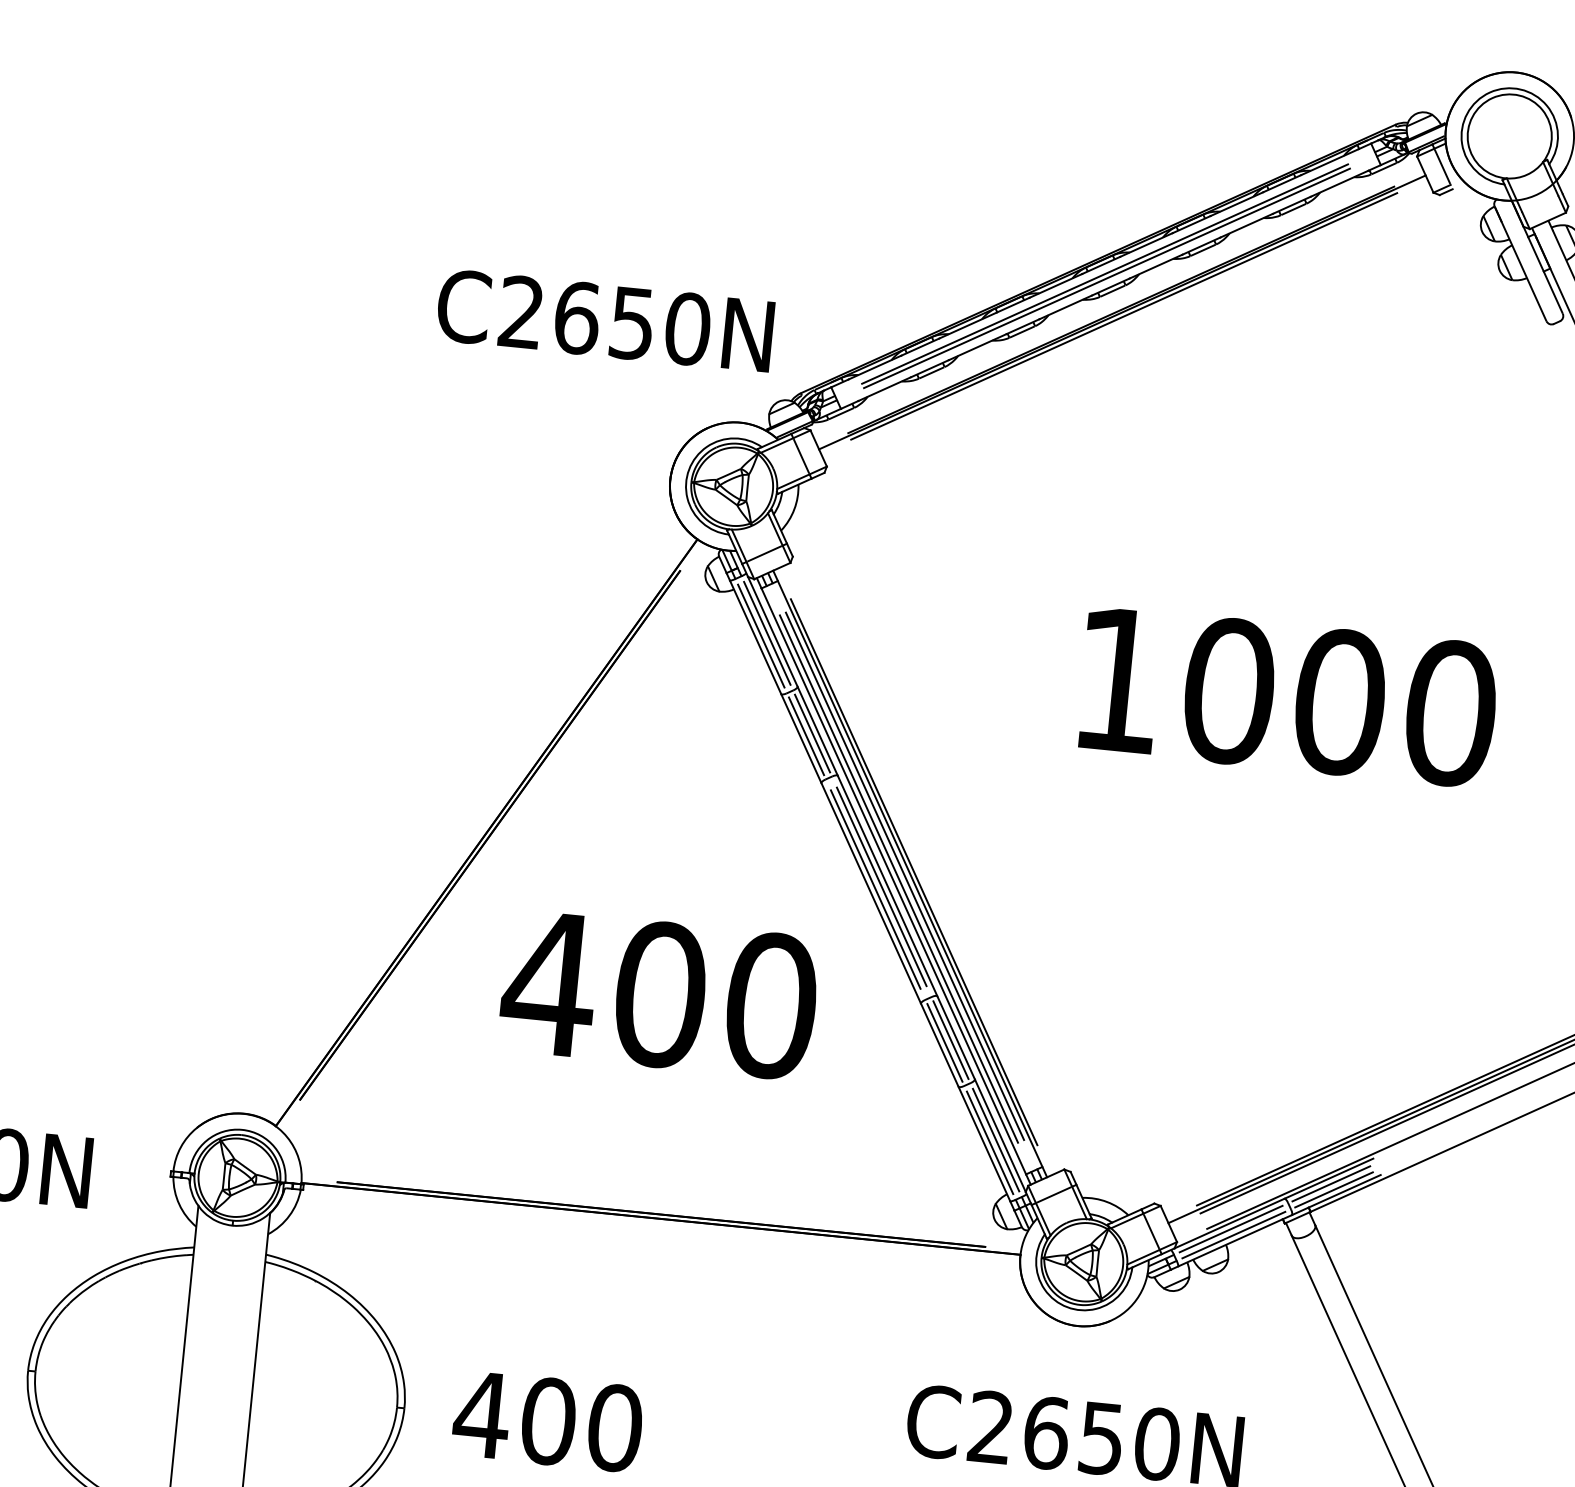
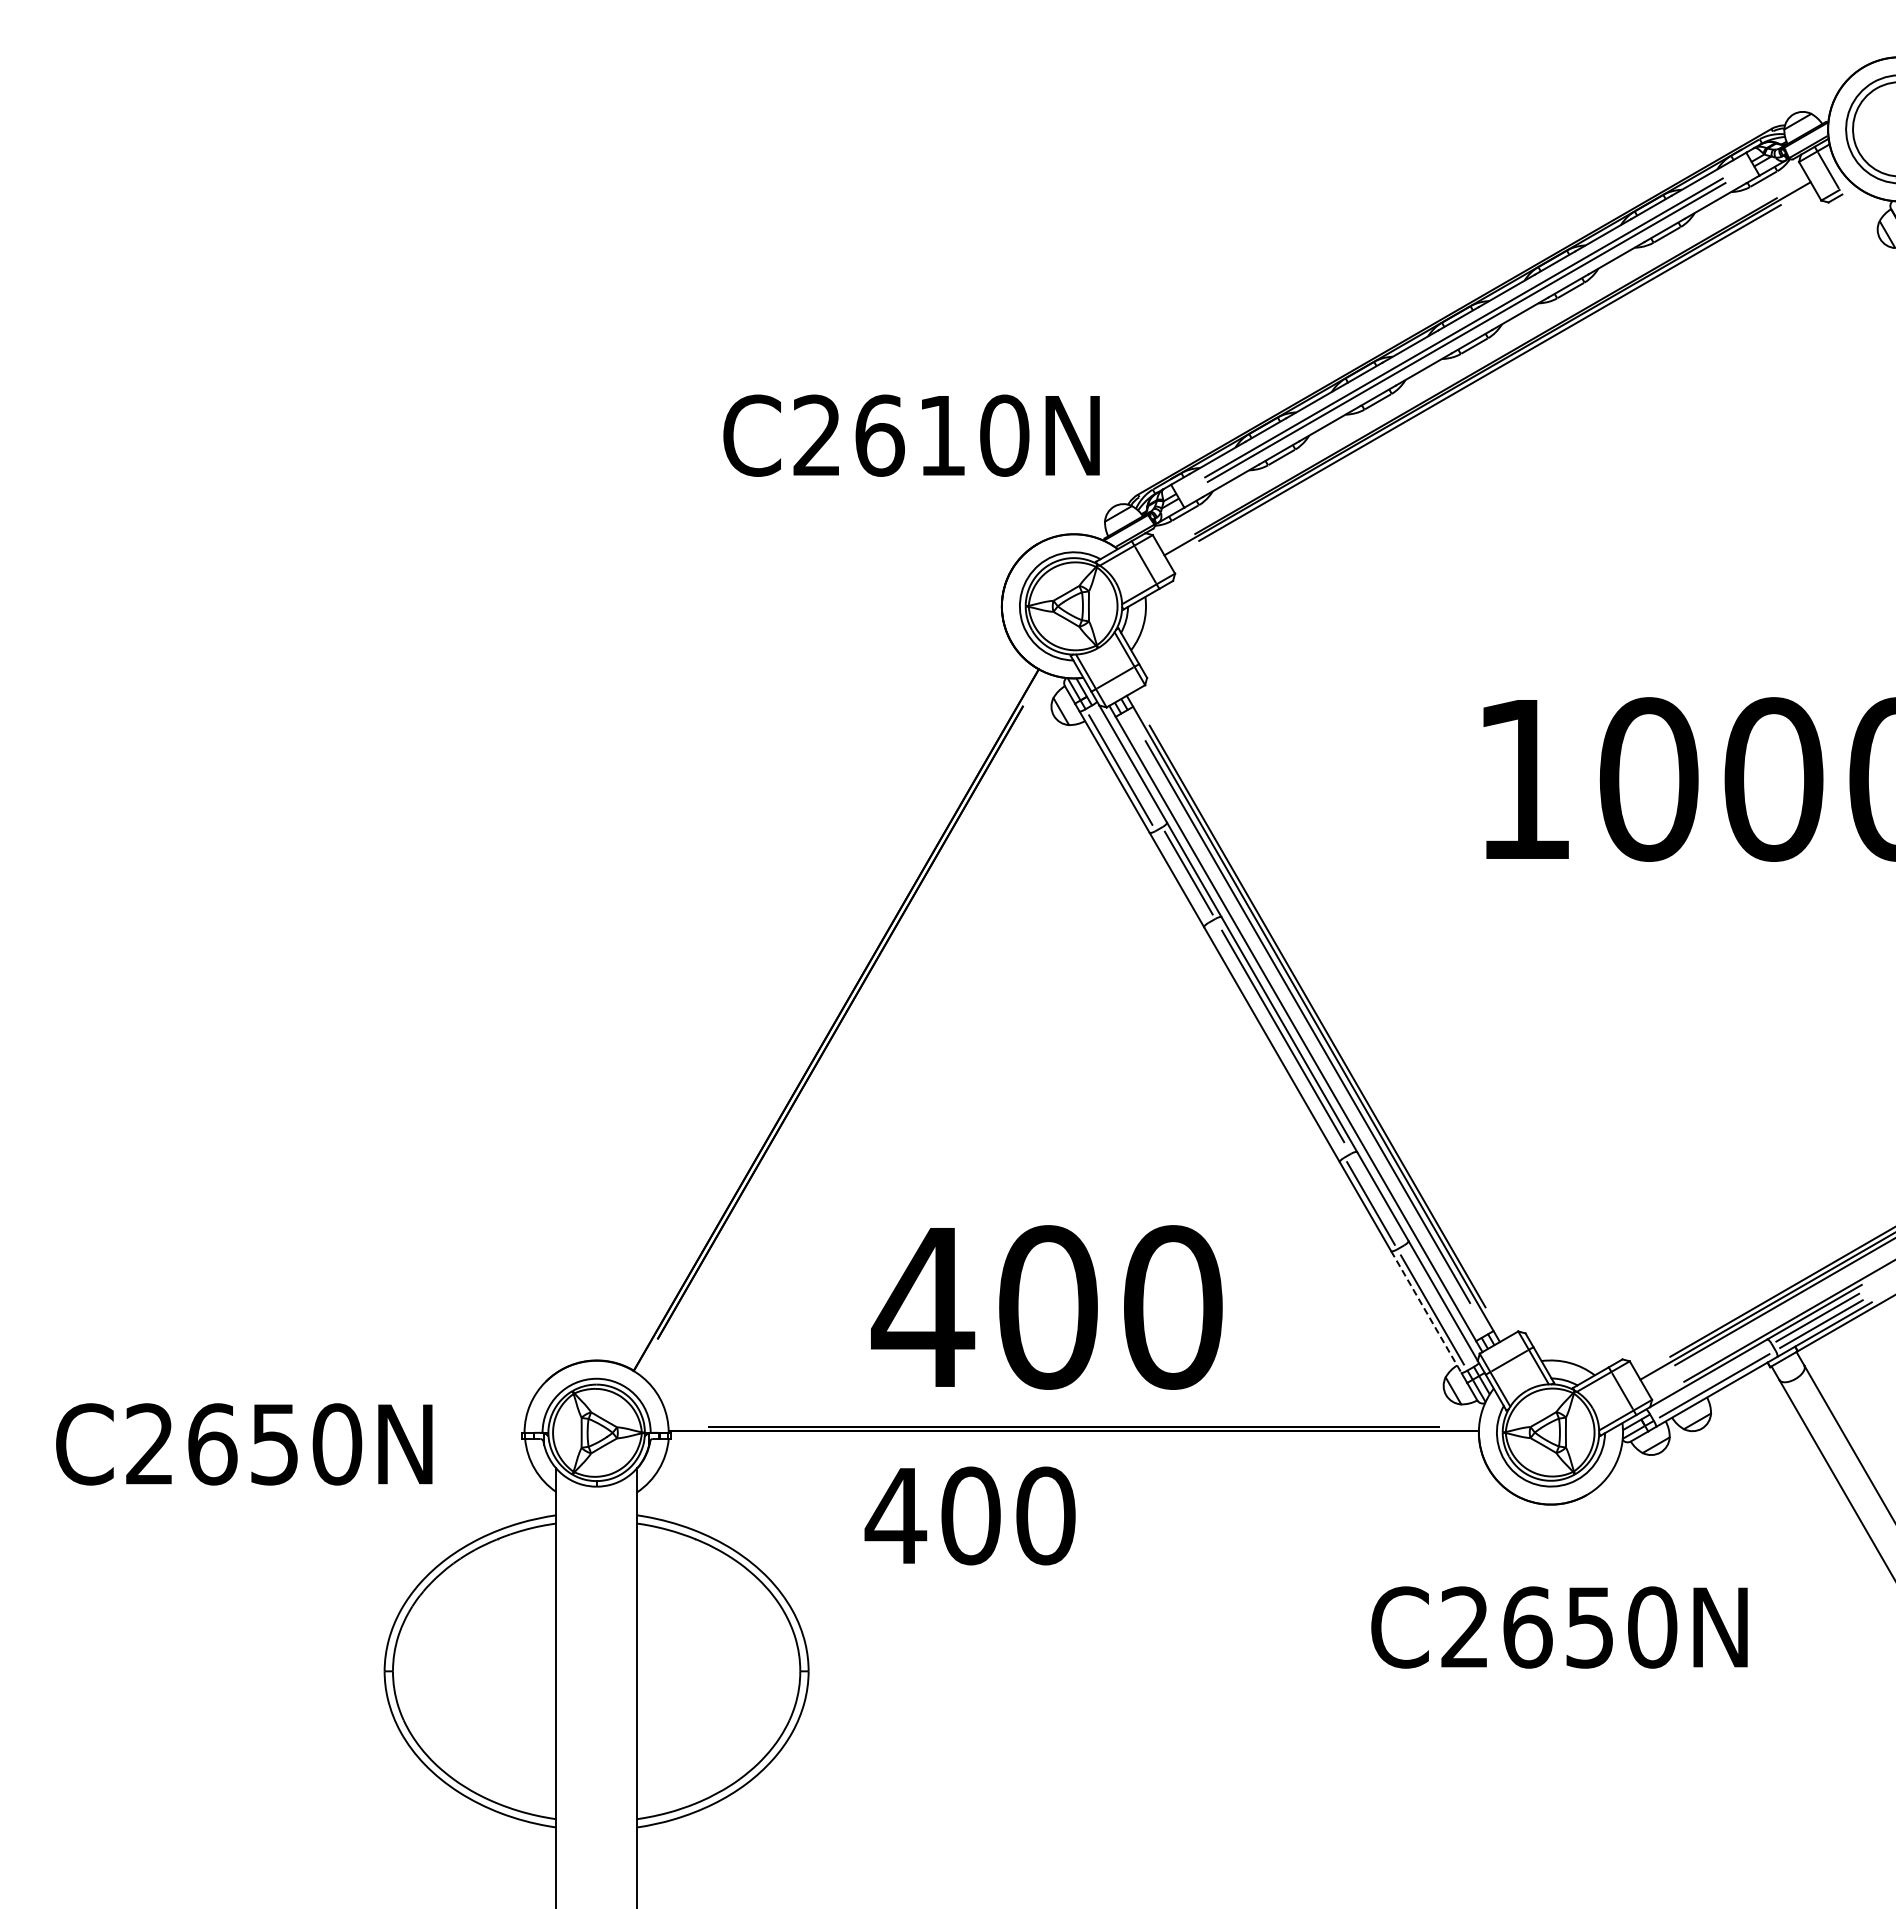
text: (631, 324) -> (941, 436), C2650N -> C2610N
line: (766, 633) -> (1126, 766), removed
line: (806, 736) -> (1182, 876), removed
line: (899, 878) -> (1301, 1025), removed
line: (875, 888) -> (1276, 1039), removed
text: (658, 994) -> (1046, 1307), moved
line: (951, 1039) -> (1377, 1199), removed
line: (995, 1139) -> (1438, 1305), removed
line: (984, 1144) -> (1426, 1312), solid -> dashed
line: (1230, 1228) -> (1710, 1378), removed
text: (547, 1420) -> (969, 1515), moved

